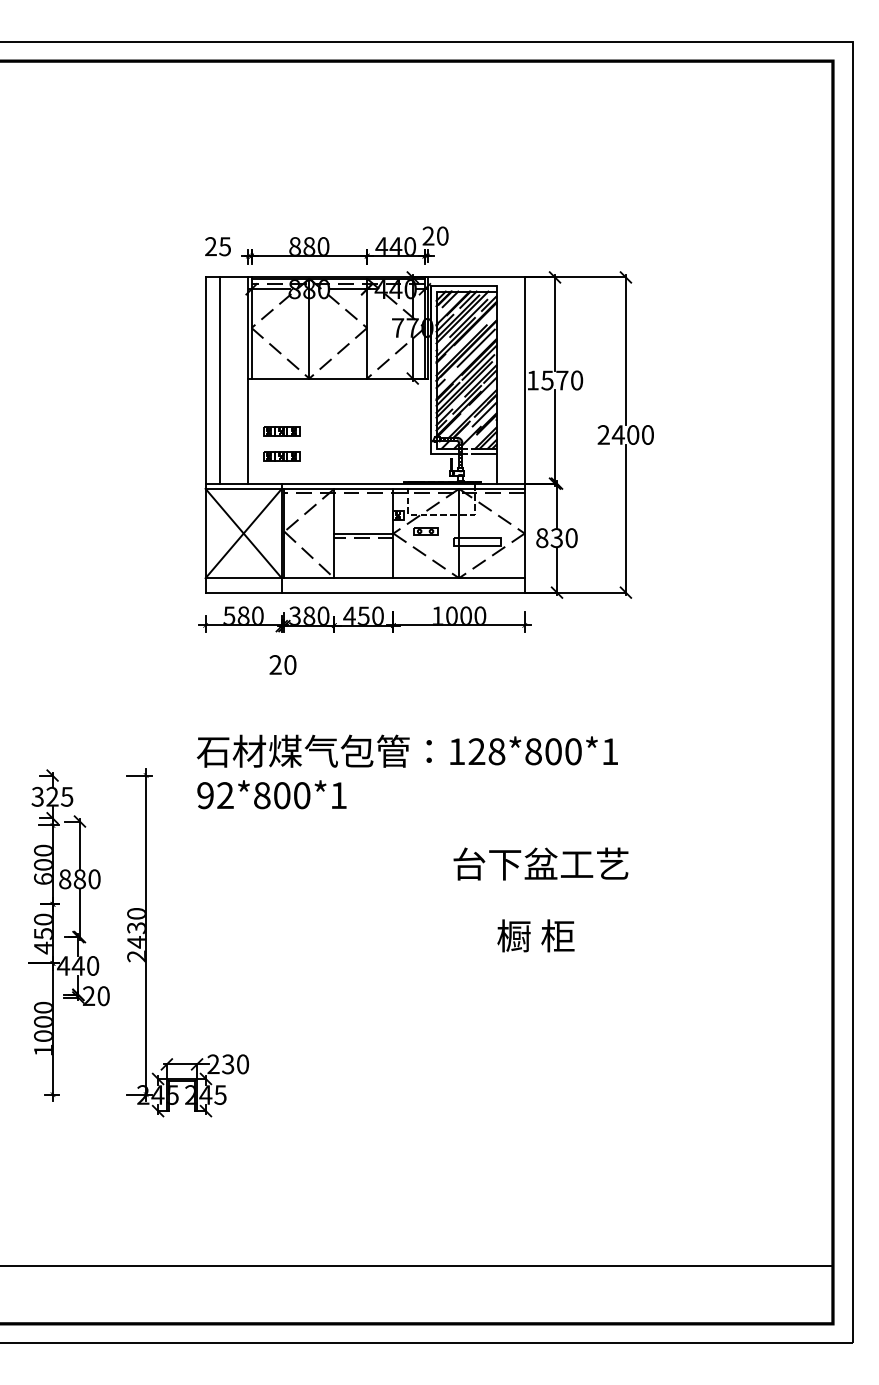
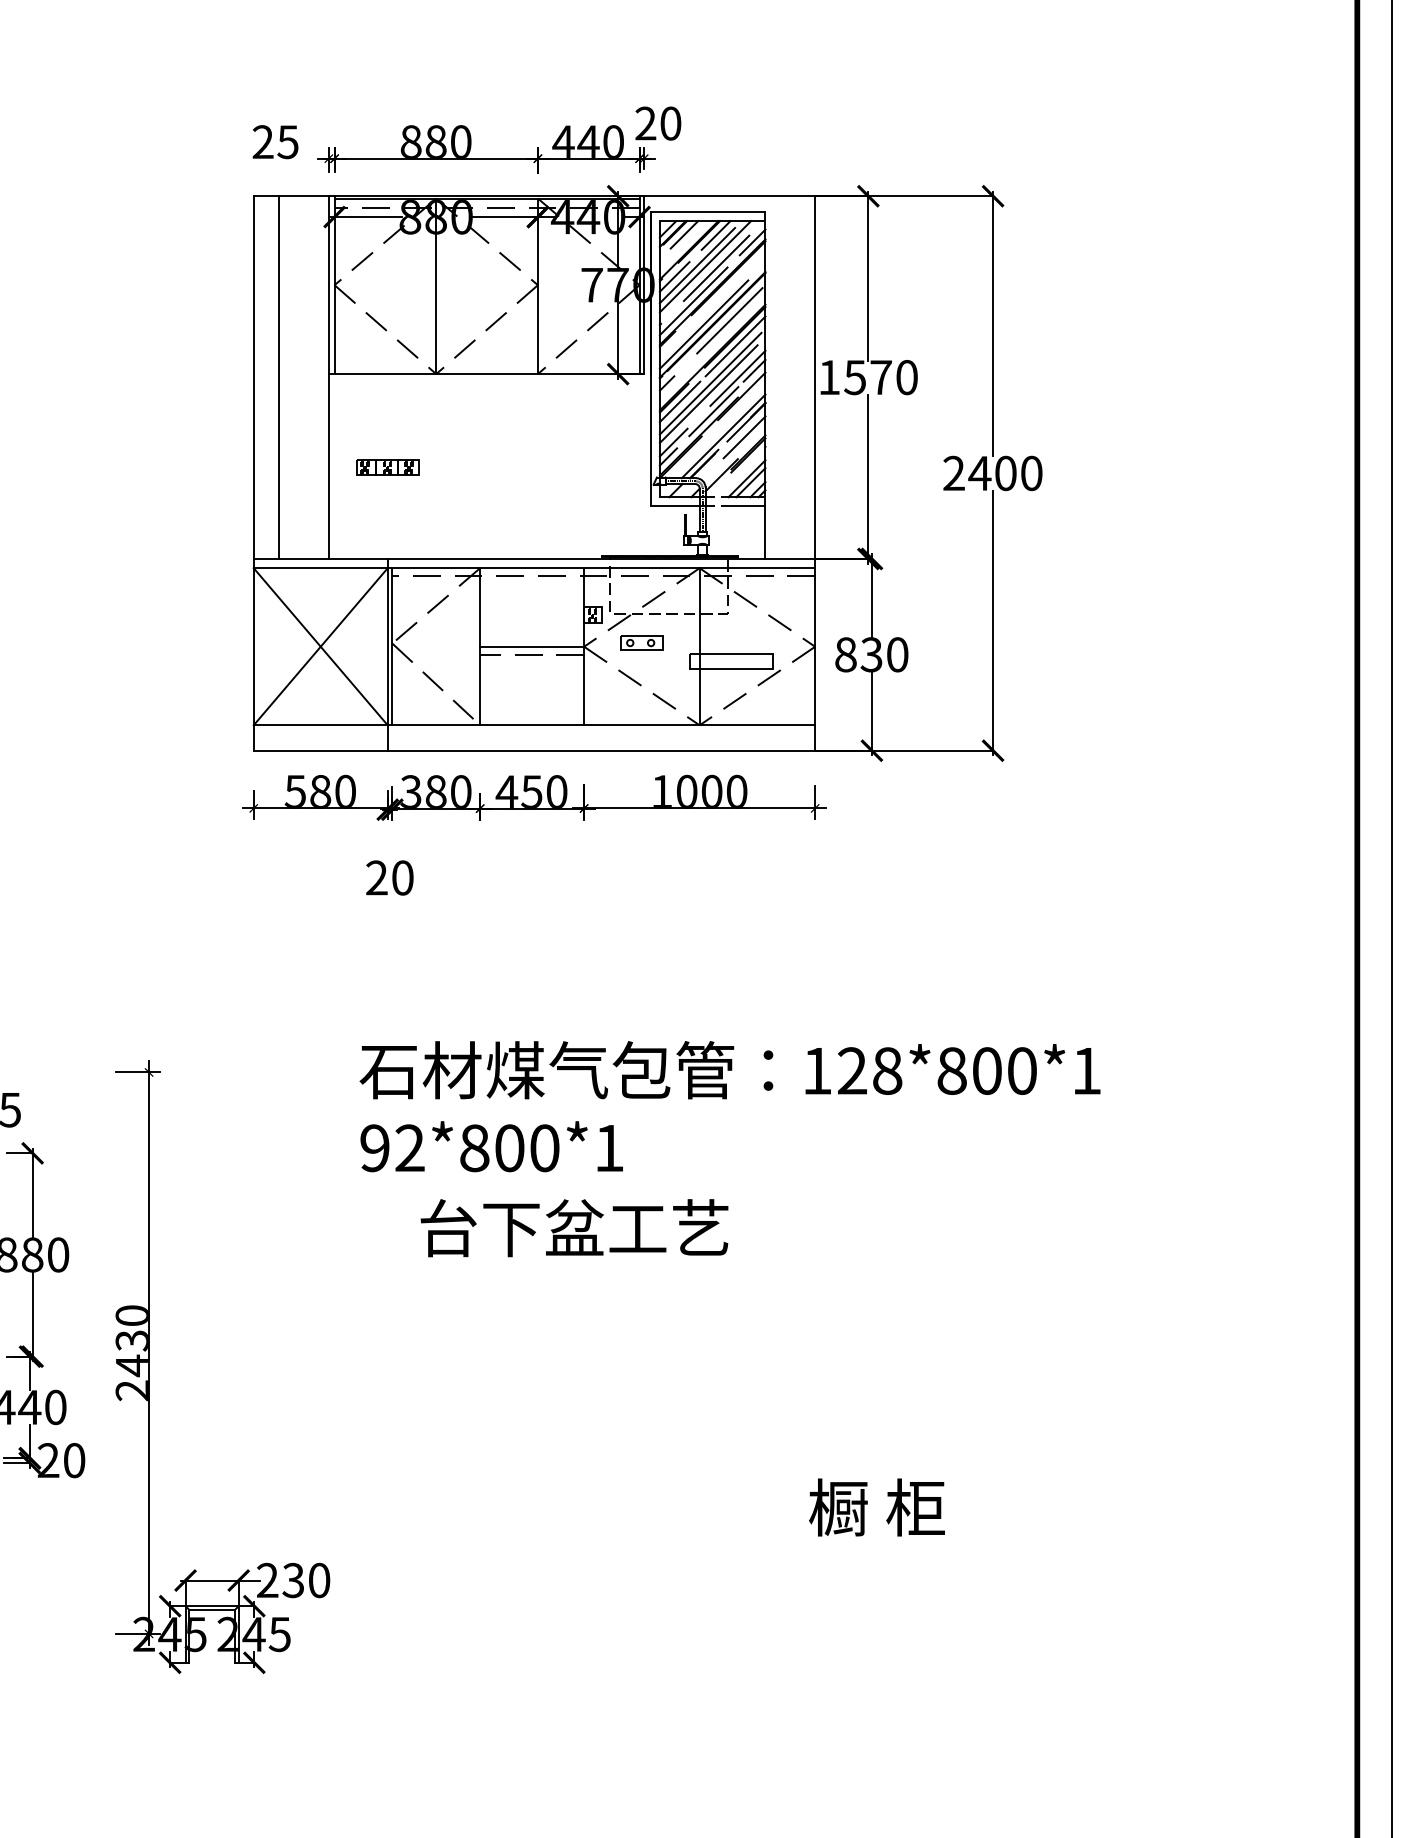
part: (281, 456) -> (387, 511), removed
text: (406, 771) -> (728, 1105), moved
text: (540, 863) -> (573, 1227), moved
text: (535, 935) -> (876, 1506), moved

